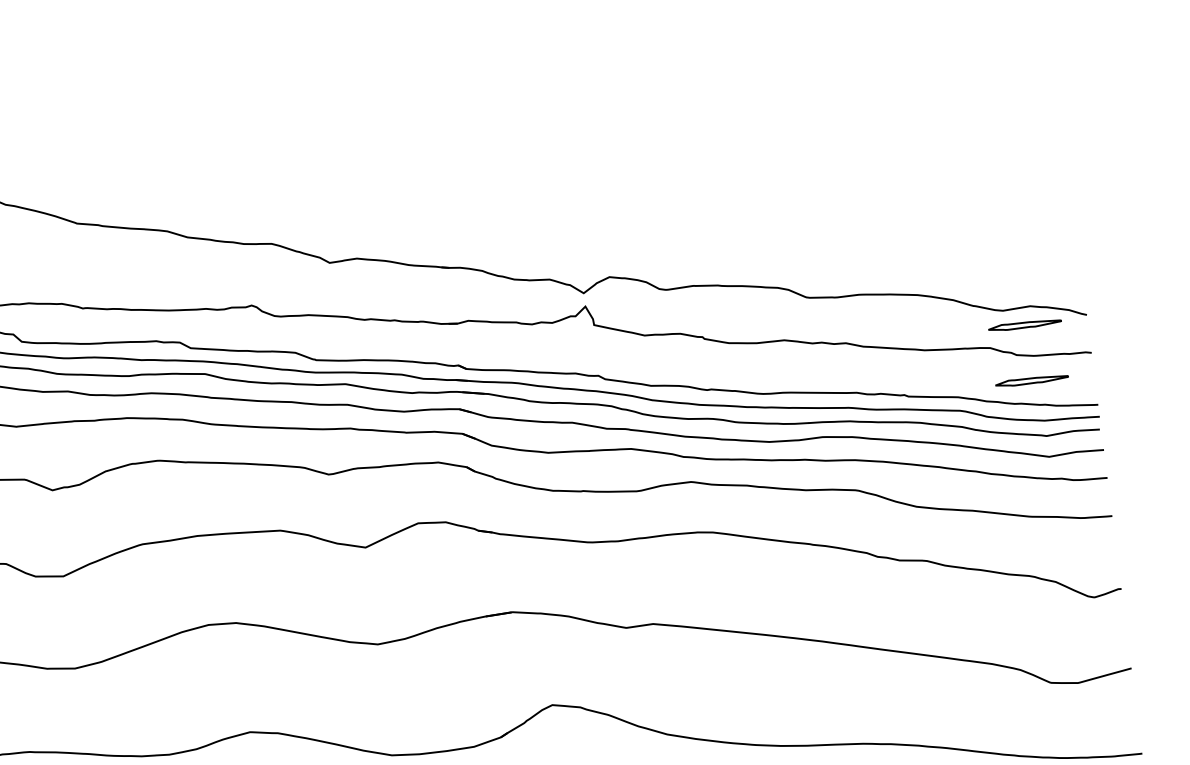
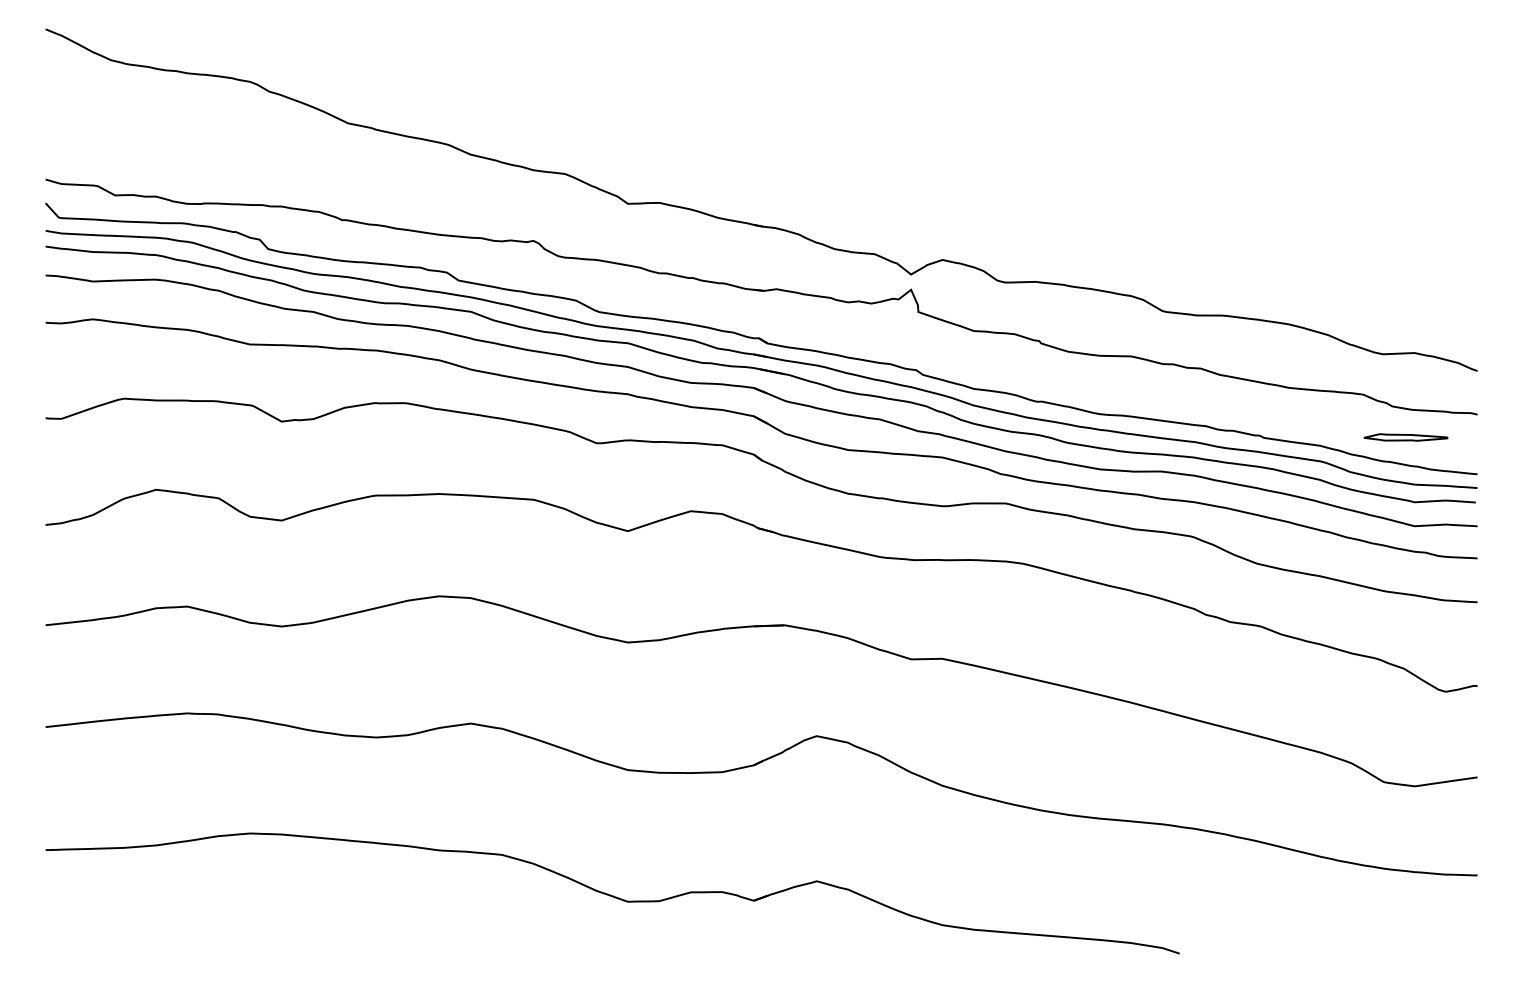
part: (1024, 325) -> (1405, 373), removed

